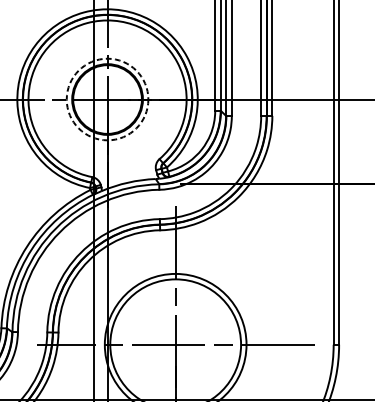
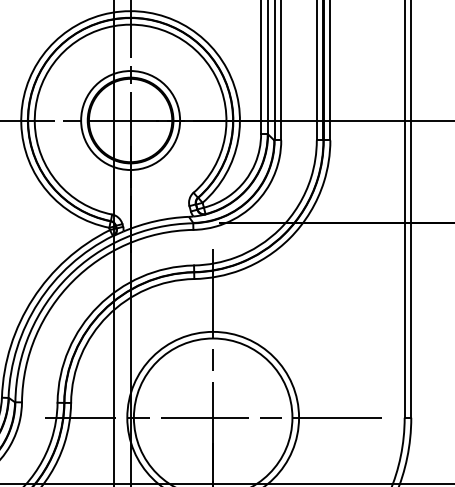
circle: (107, 99) -> (130, 120), dashed -> solid

